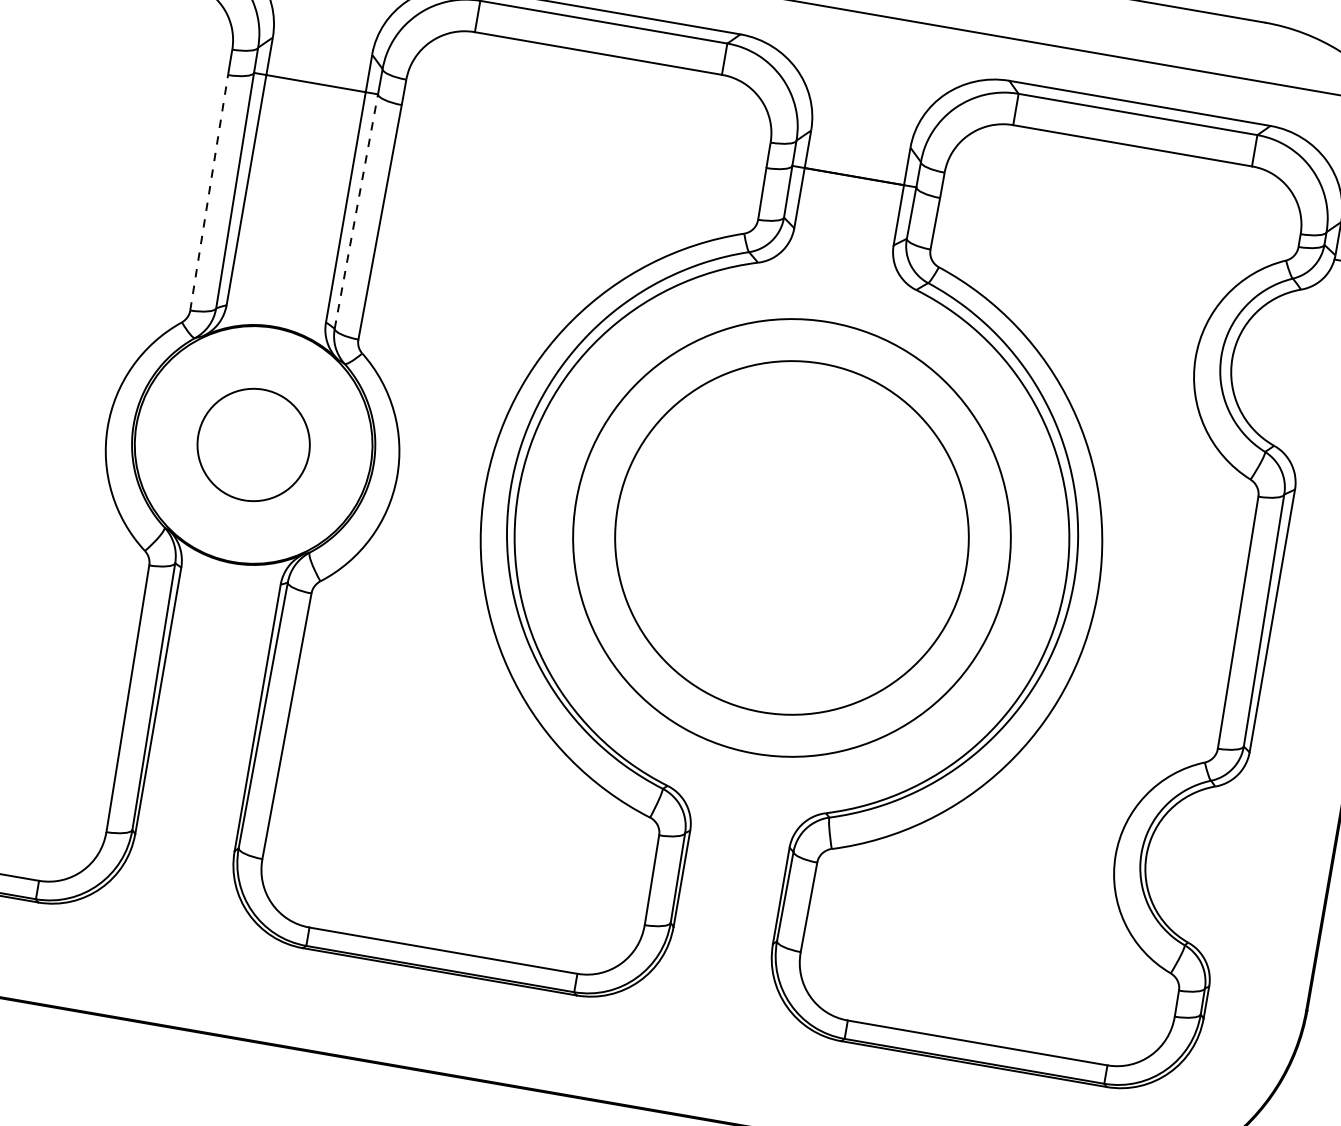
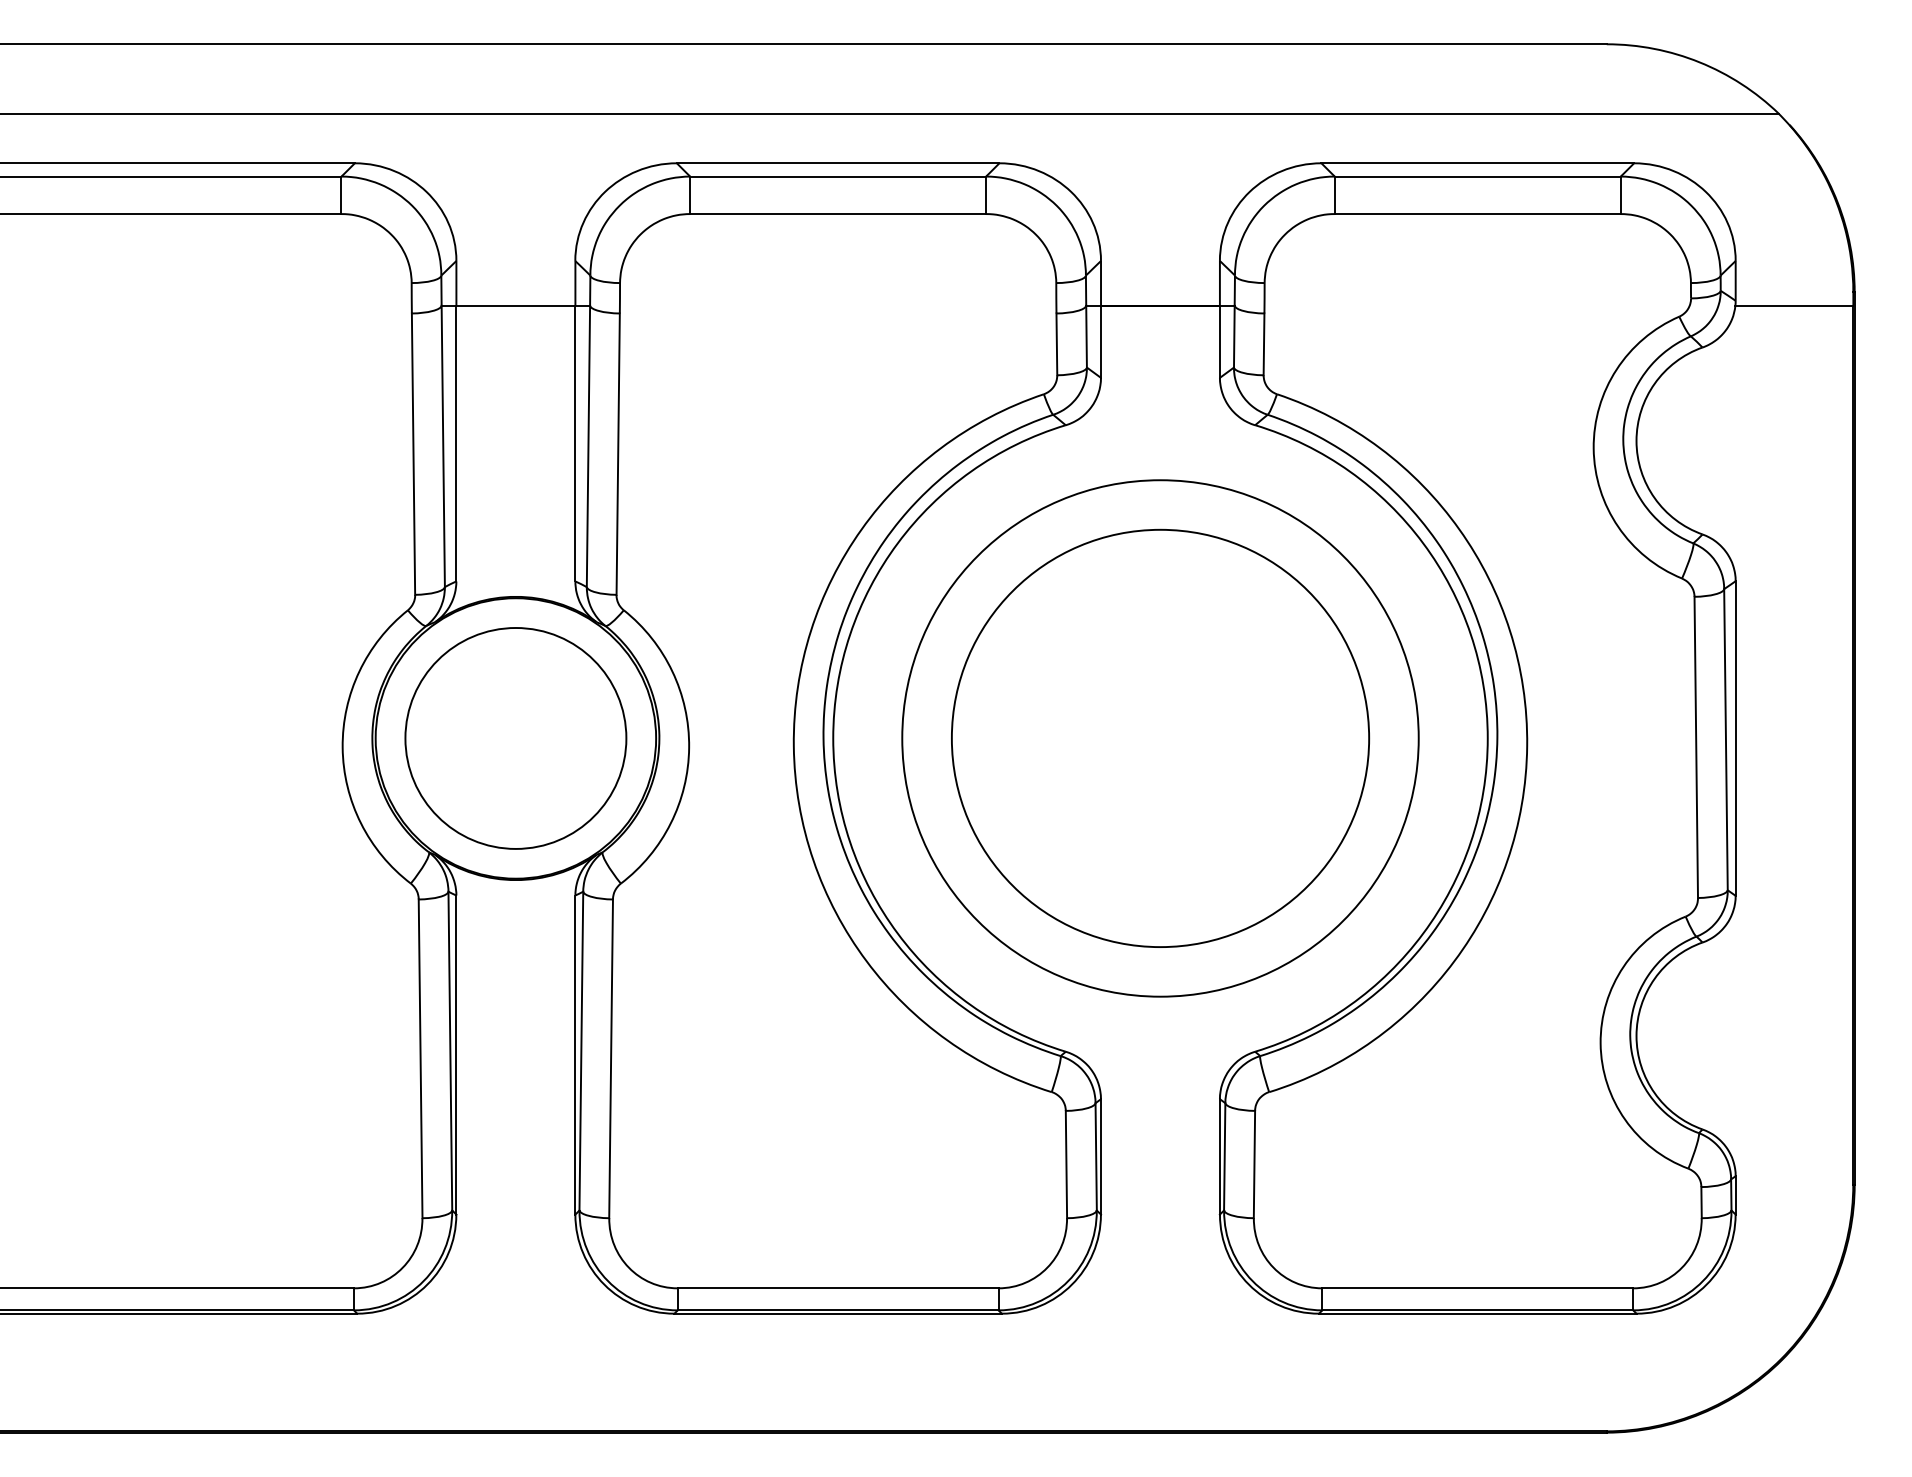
line: (209, 193) -> (413, 454), dashed -> solid
line: (356, 211) -> (588, 446), dashed -> solid
circle: (253, 444) -> (515, 738), size x1.67

